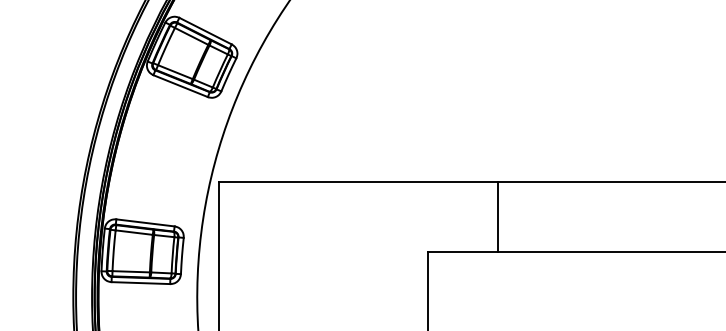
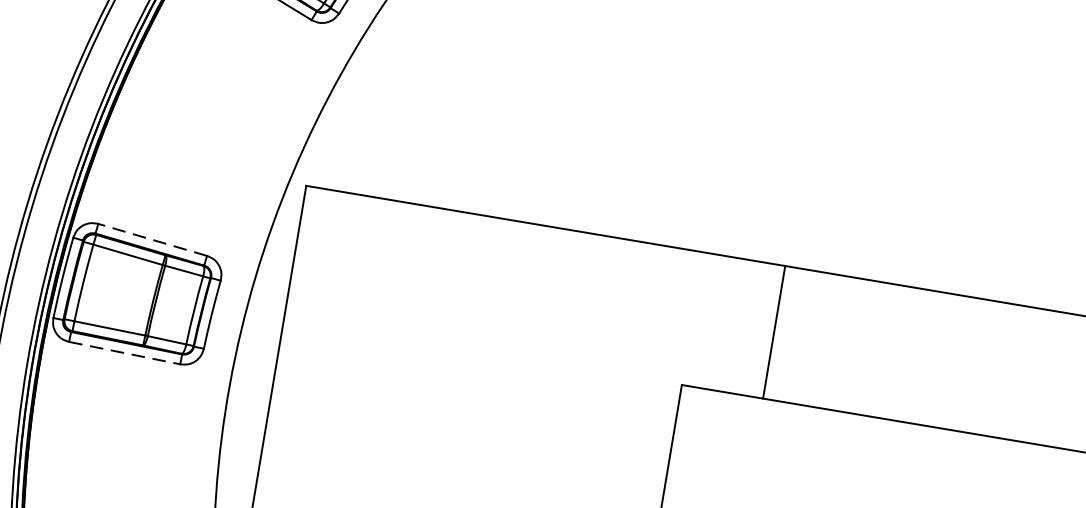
line: (497, 216) -> (773, 331), moved
line: (145, 222) -> (152, 239), solid -> dashed
line: (141, 283) -> (125, 354), solid -> dashed

